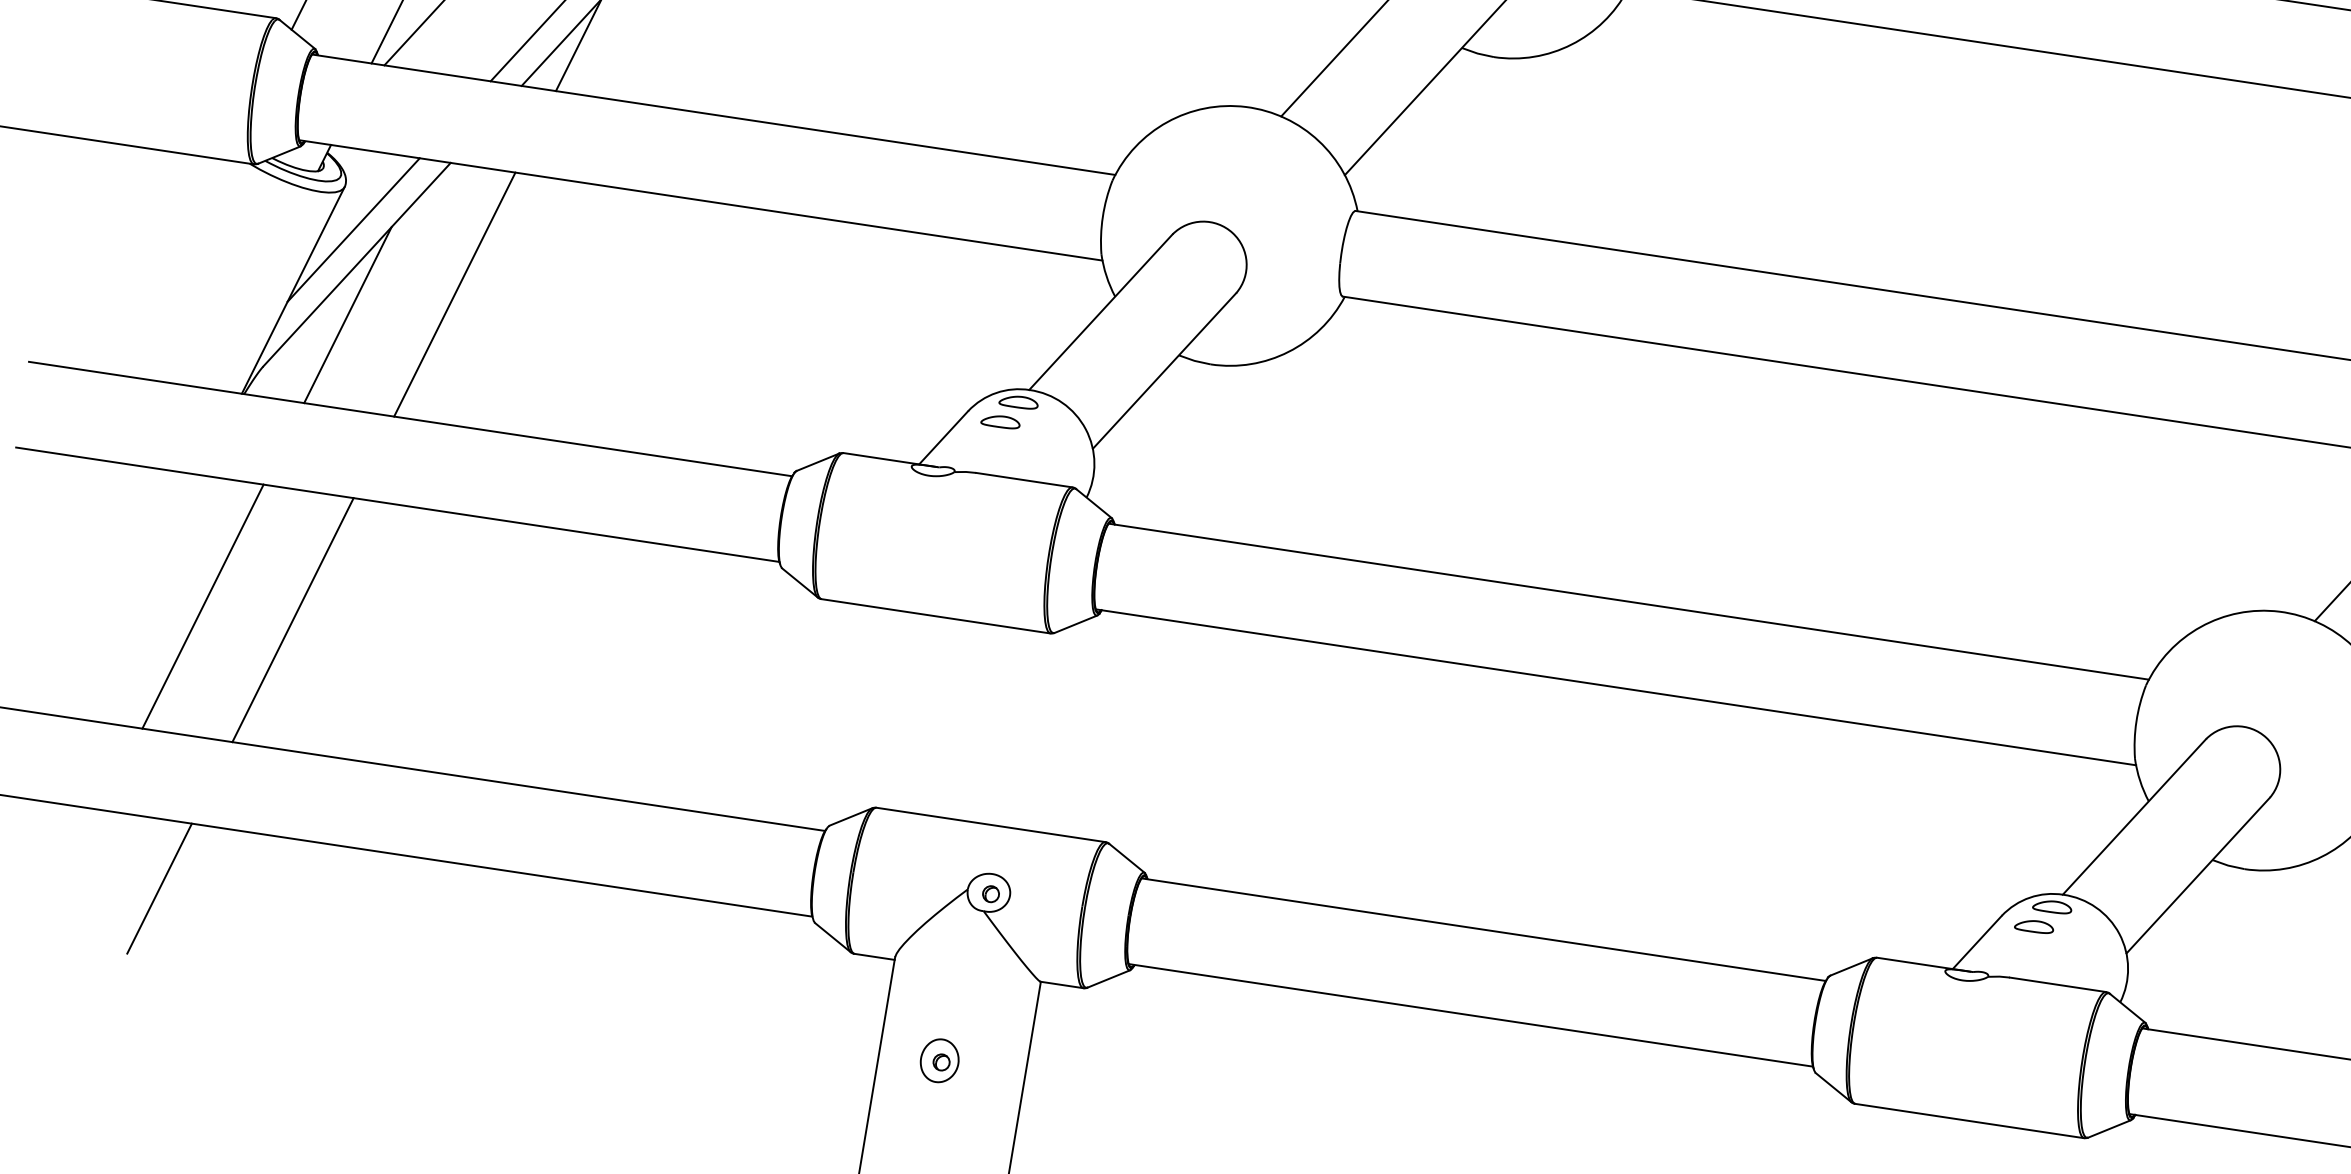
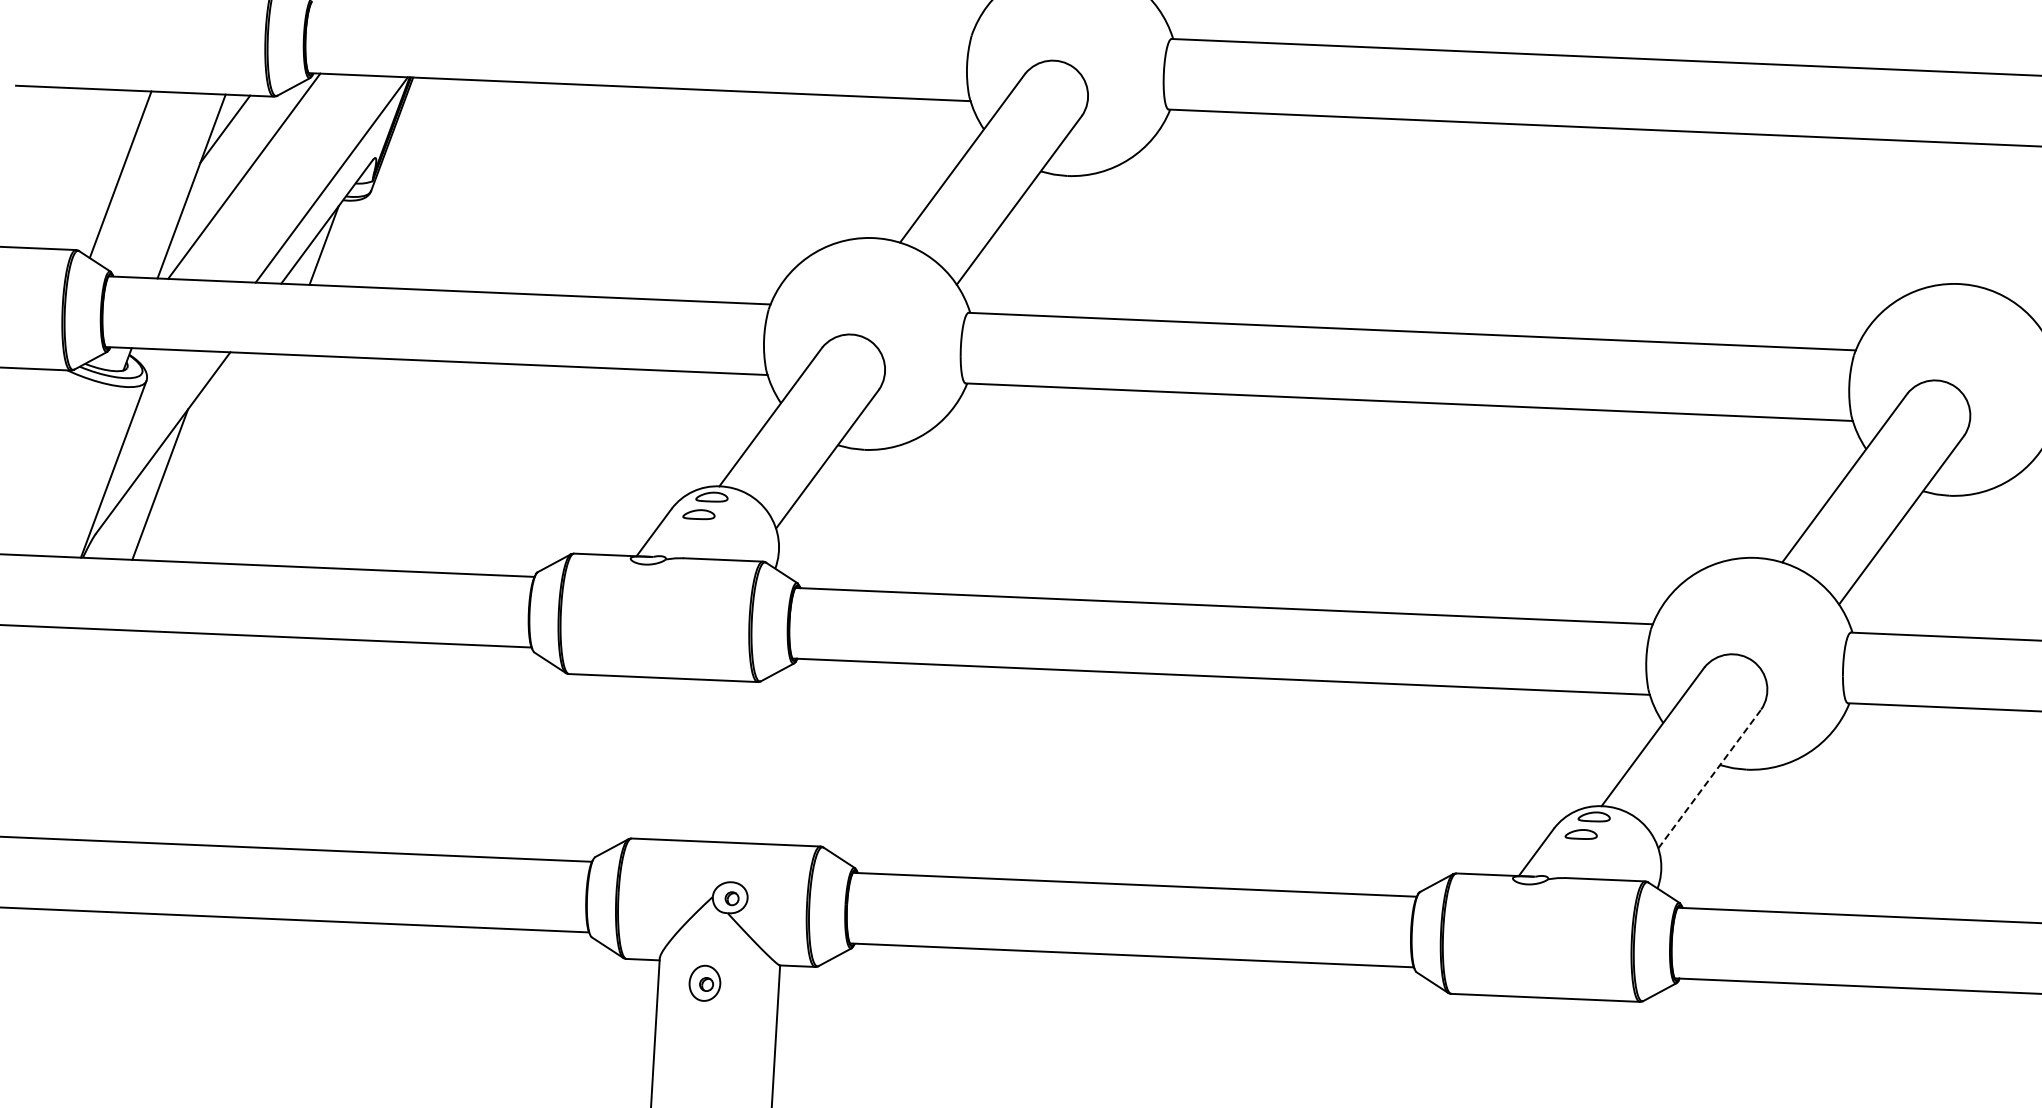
line: (353, 230) -> (157, 415), removed
line: (454, 294) -> (244, 458), removed
line: (202, 606) -> (67, 733), removed
line: (292, 619) -> (141, 736), removed
line: (2199, 875) -> (1710, 778), solid -> dashed
line: (158, 887) -> (56, 965), removed
part: (939, 1059) -> (704, 982), moved

